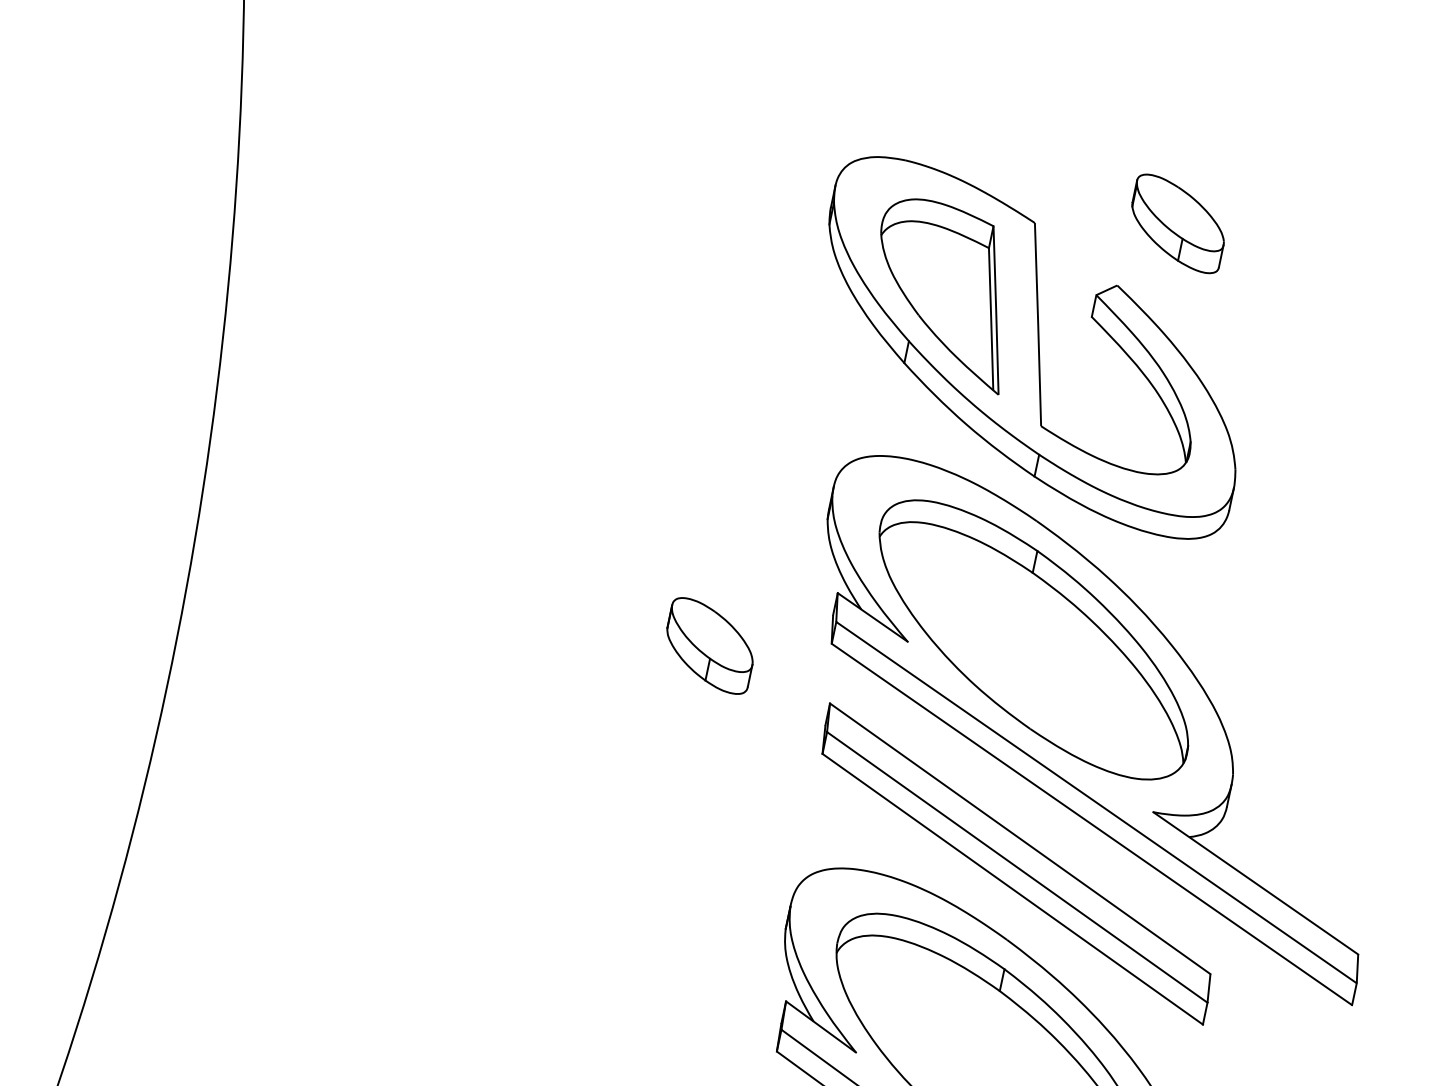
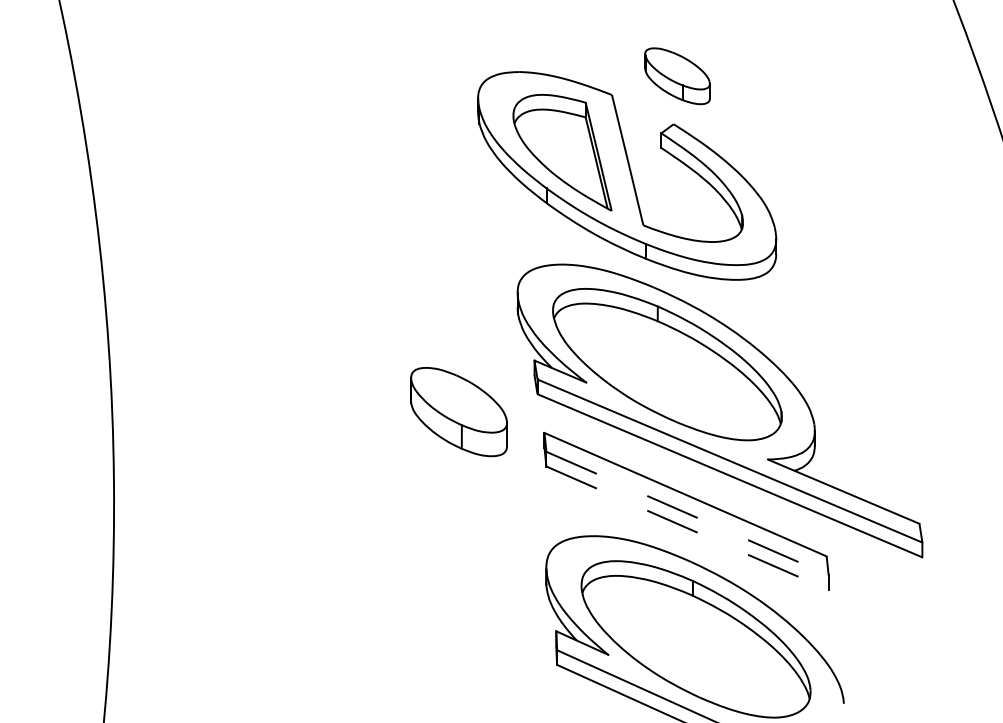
part: (1177, 224) -> (677, 76), moved
part: (710, 645) -> (459, 411), size x1.6
line: (1018, 867) -> (688, 513), solid -> dashed
line: (1014, 889) -> (688, 528), solid -> dashed

